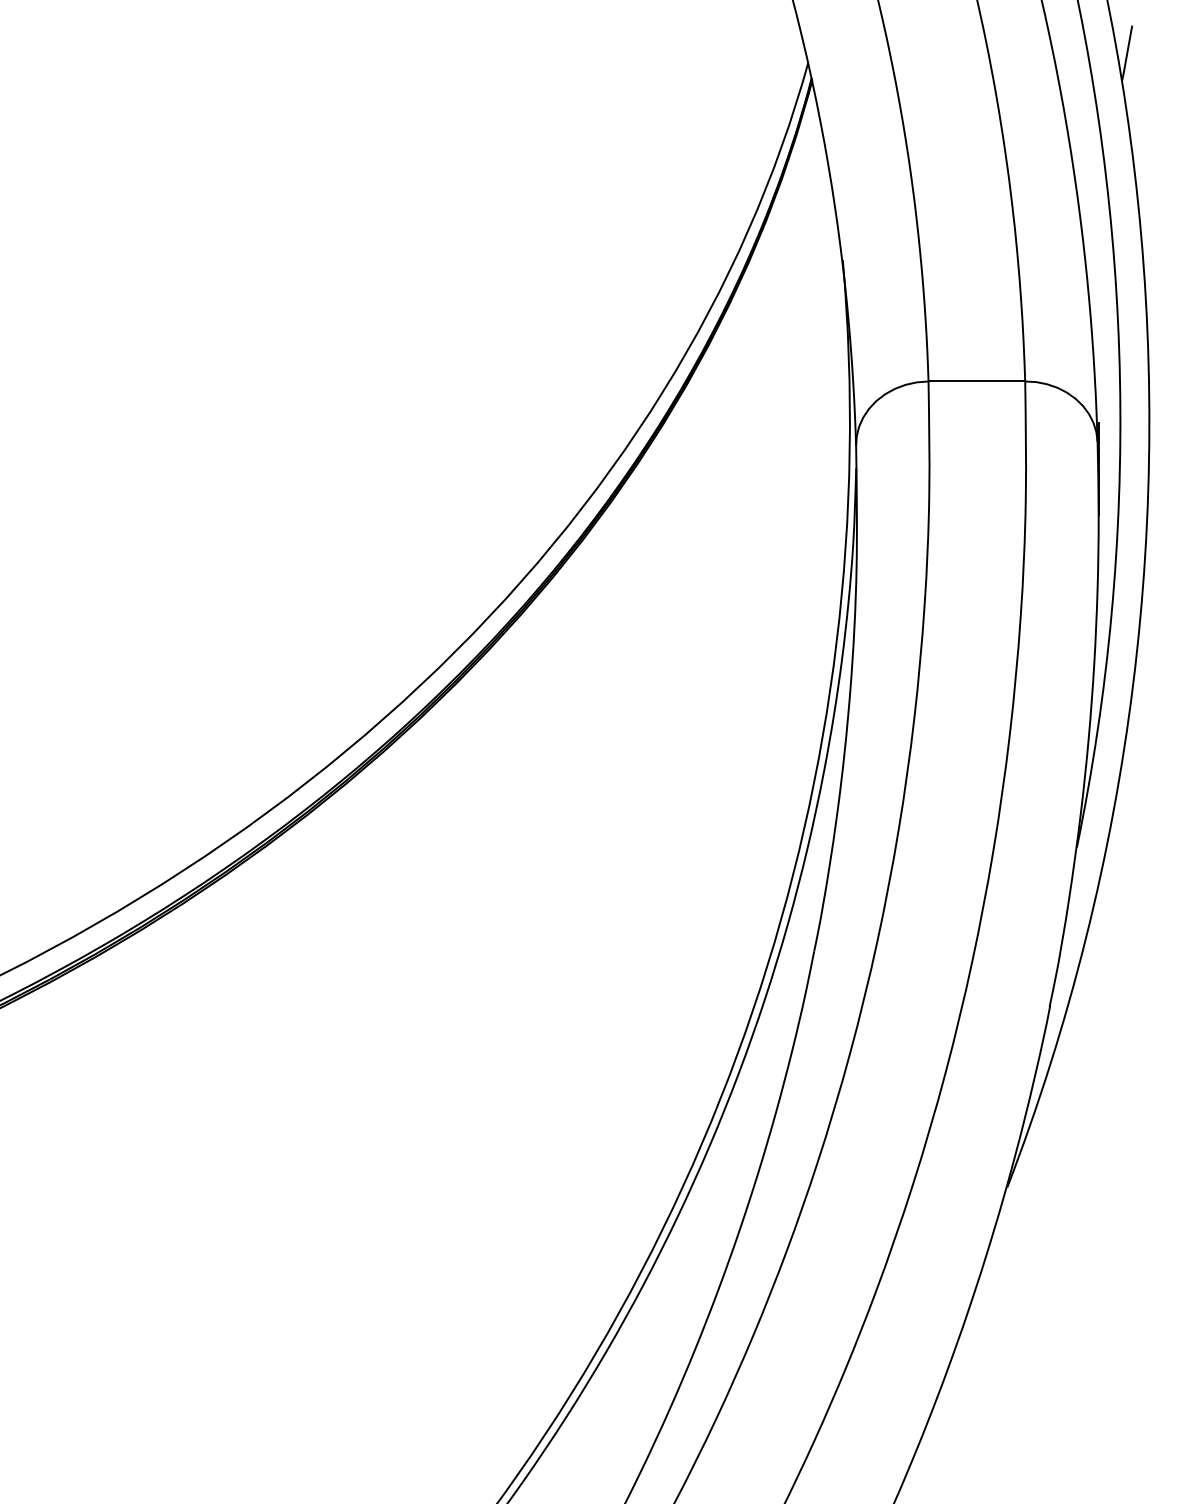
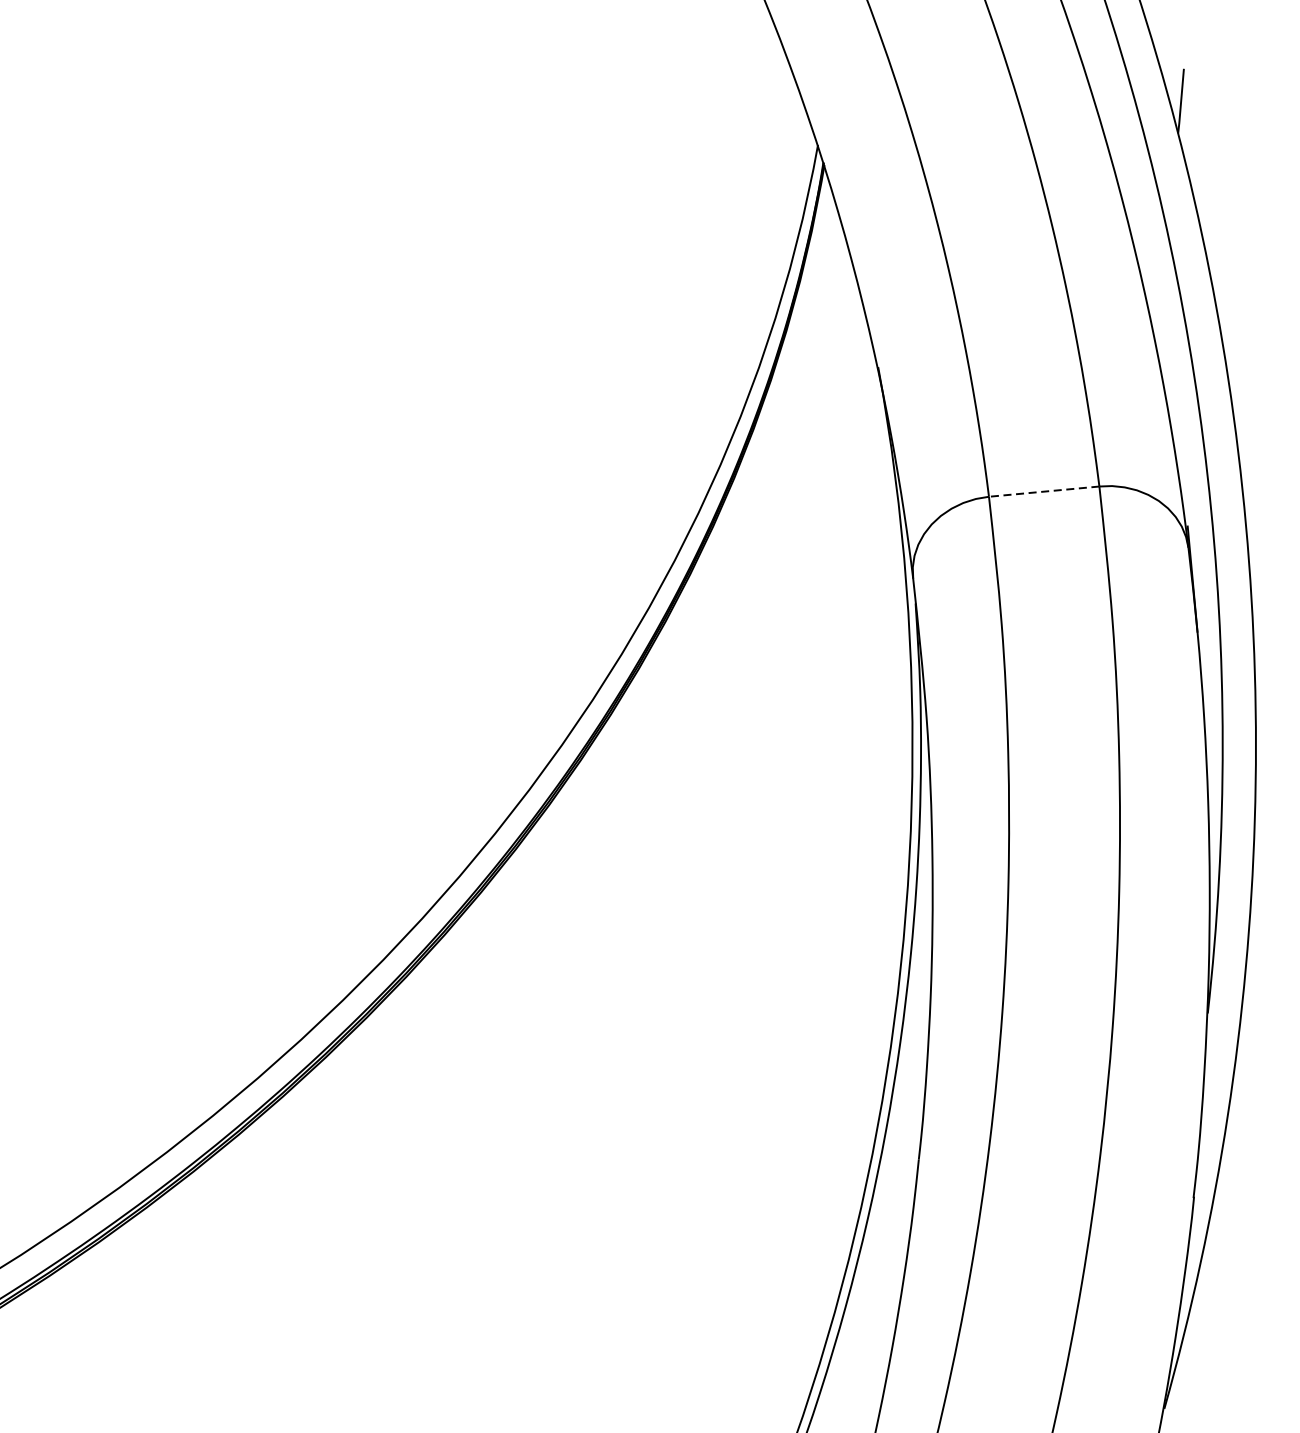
line: (976, 381) -> (1043, 491), solid -> dashed

